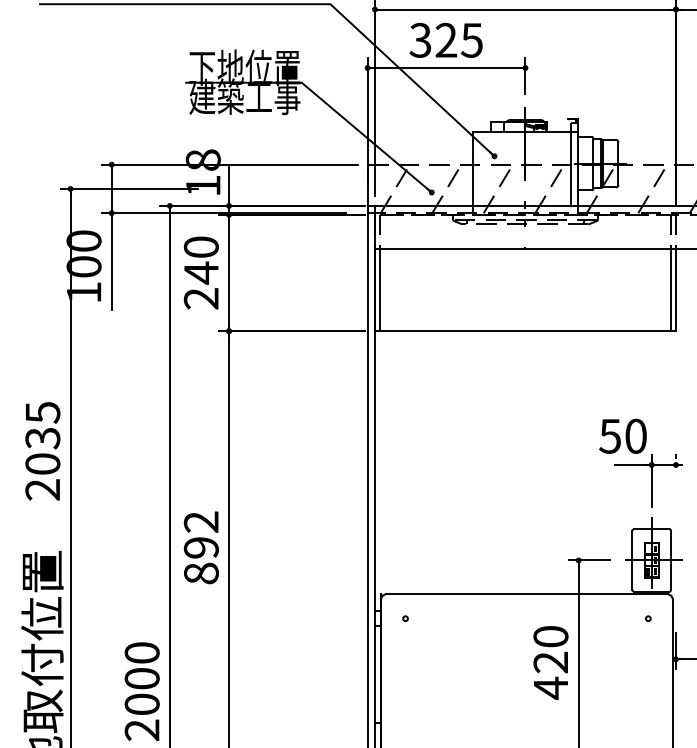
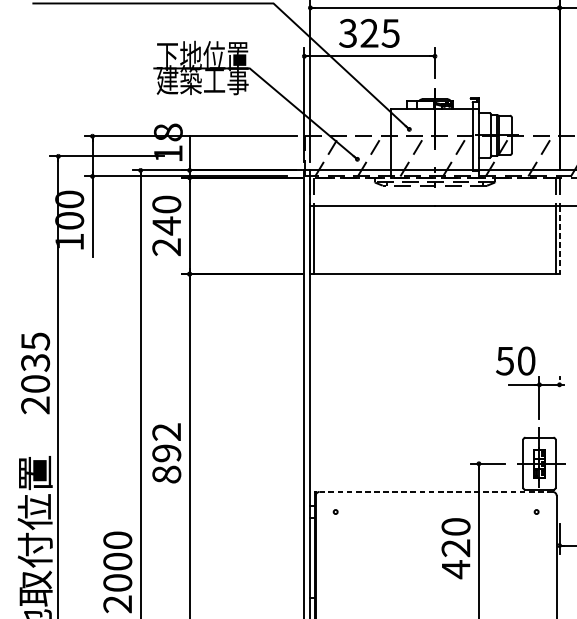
line: (676, 290) -> (559, 240), solid -> dashed
line: (526, 594) -> (435, 491), solid -> dashed

